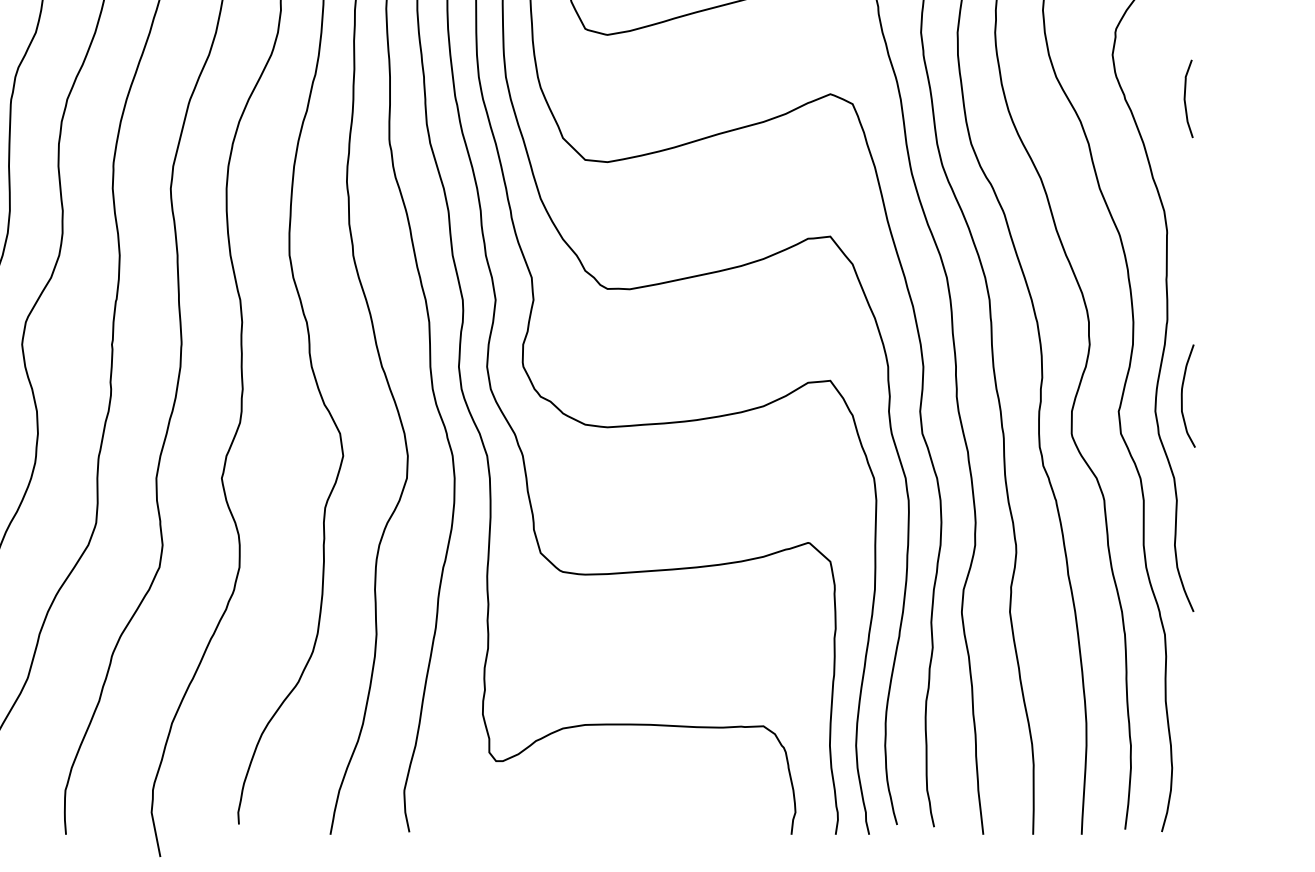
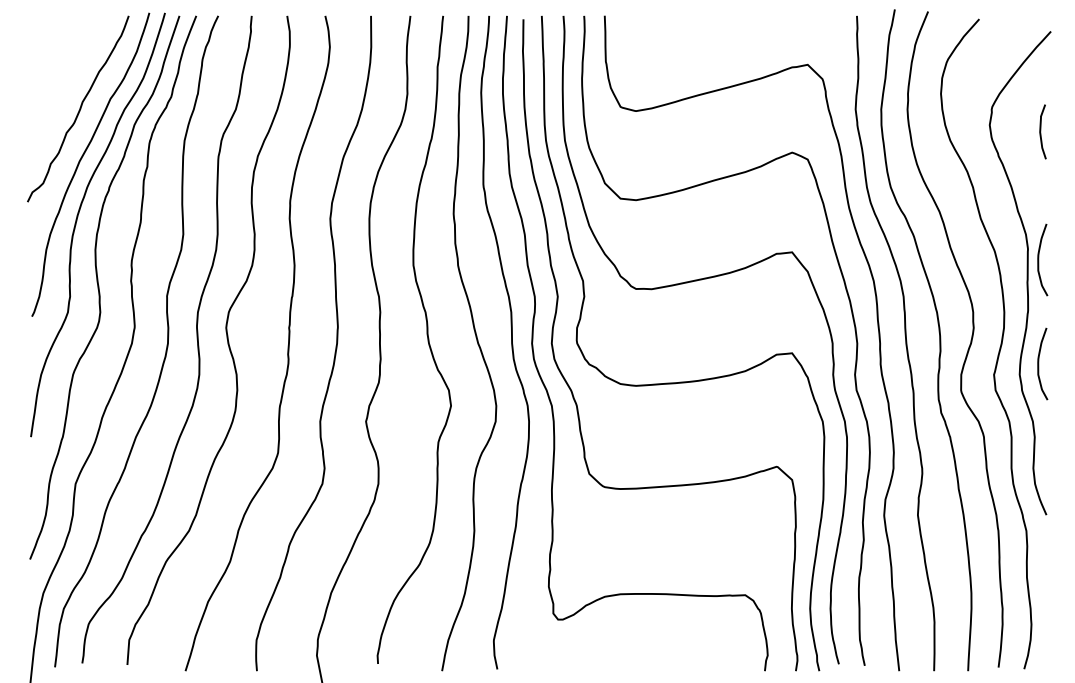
curve: (1186, 98) -> (1041, 131), moved
curve: (1183, 246) -> (1039, 259), added

